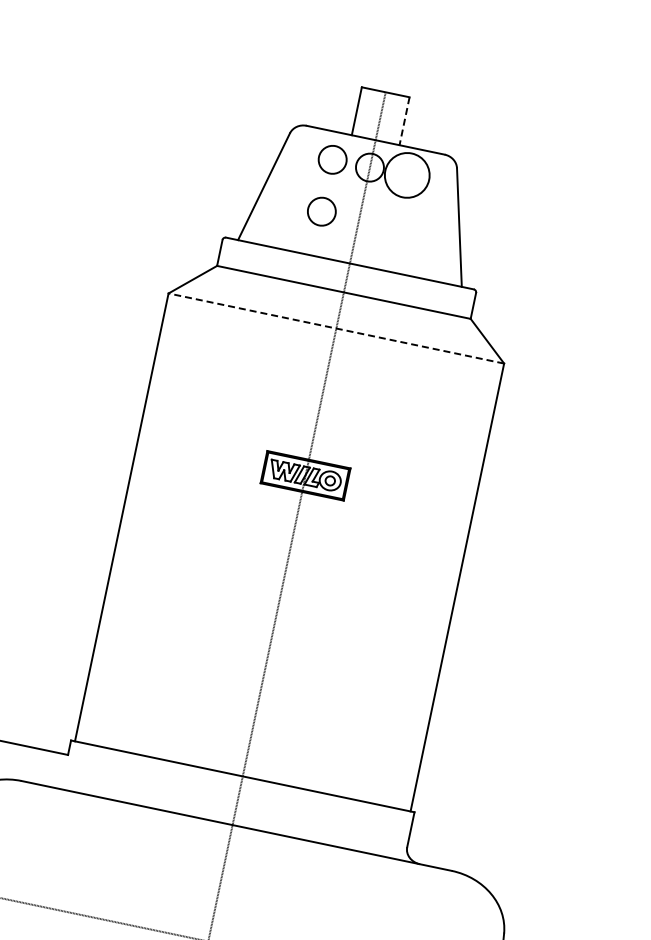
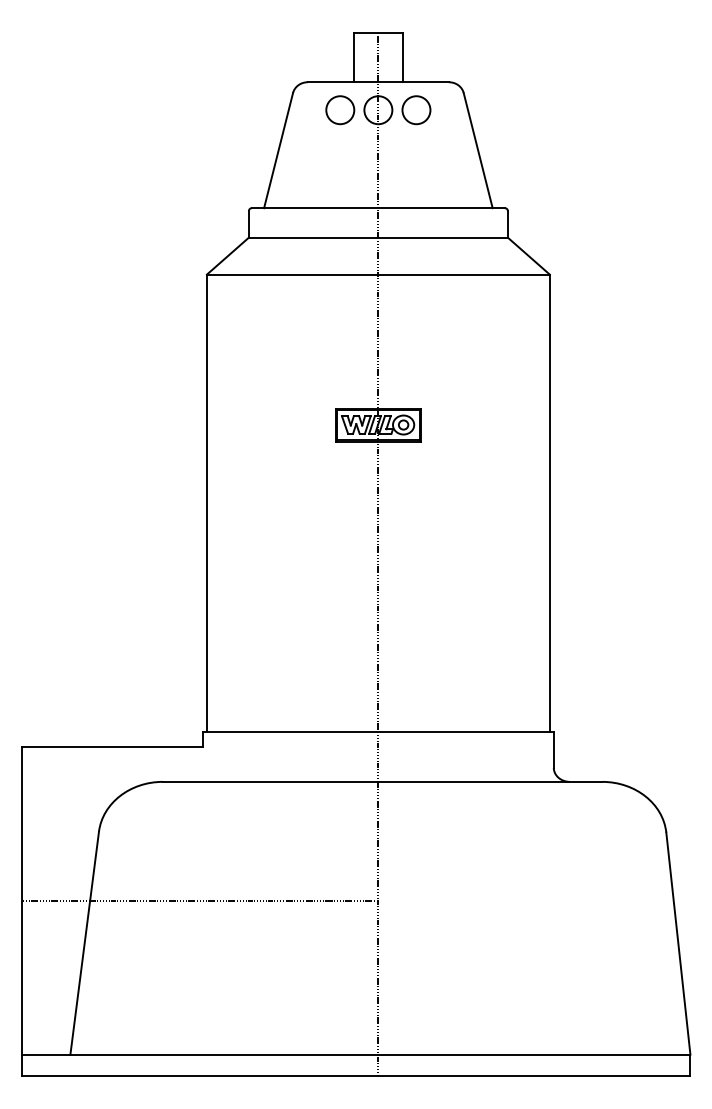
line: (404, 121) -> (402, 58), dashed -> solid
circle: (407, 175) -> (416, 110), size x0.62
circle: (321, 212) -> (340, 163), removed
line: (335, 328) -> (377, 274), dashed -> solid

